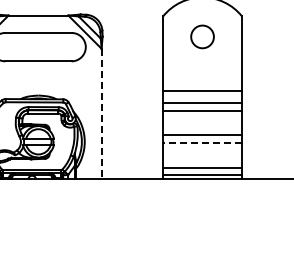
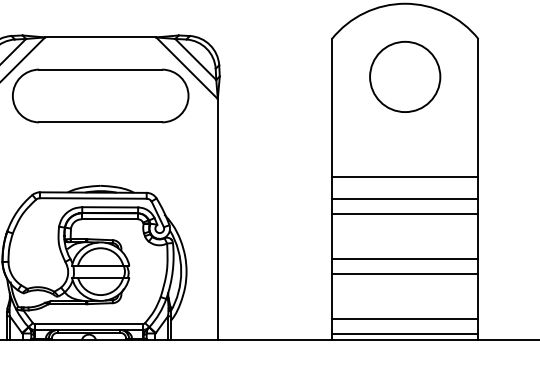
circle: (202, 36) -> (405, 76), size x1.67
line: (101, 114) -> (217, 220), dashed -> solid
line: (202, 142) -> (405, 272), dashed -> solid

